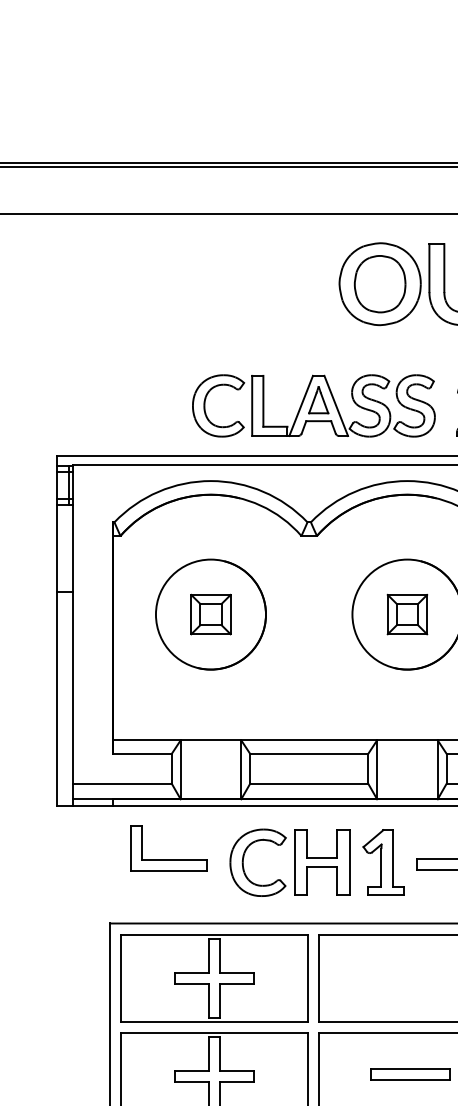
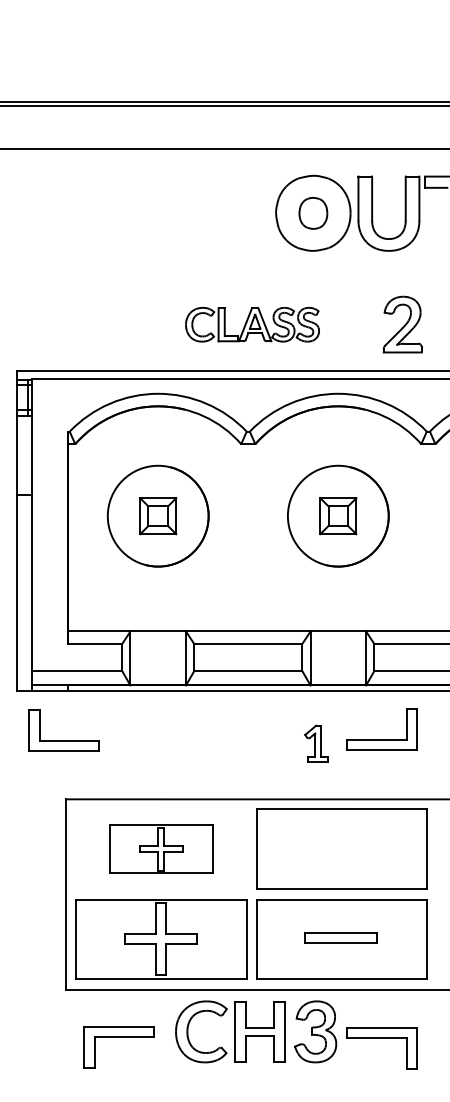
part: (380, 284) -> (313, 213), size x0.6
part: (313, 405) -> (252, 324), size x0.6
part: (167, 859) -> (63, 740), moved
part: (289, 862) -> (230, 743), removed
part: (382, 862) -> (315, 743), size x0.6
part: (214, 977) -> (161, 848), size x0.6

